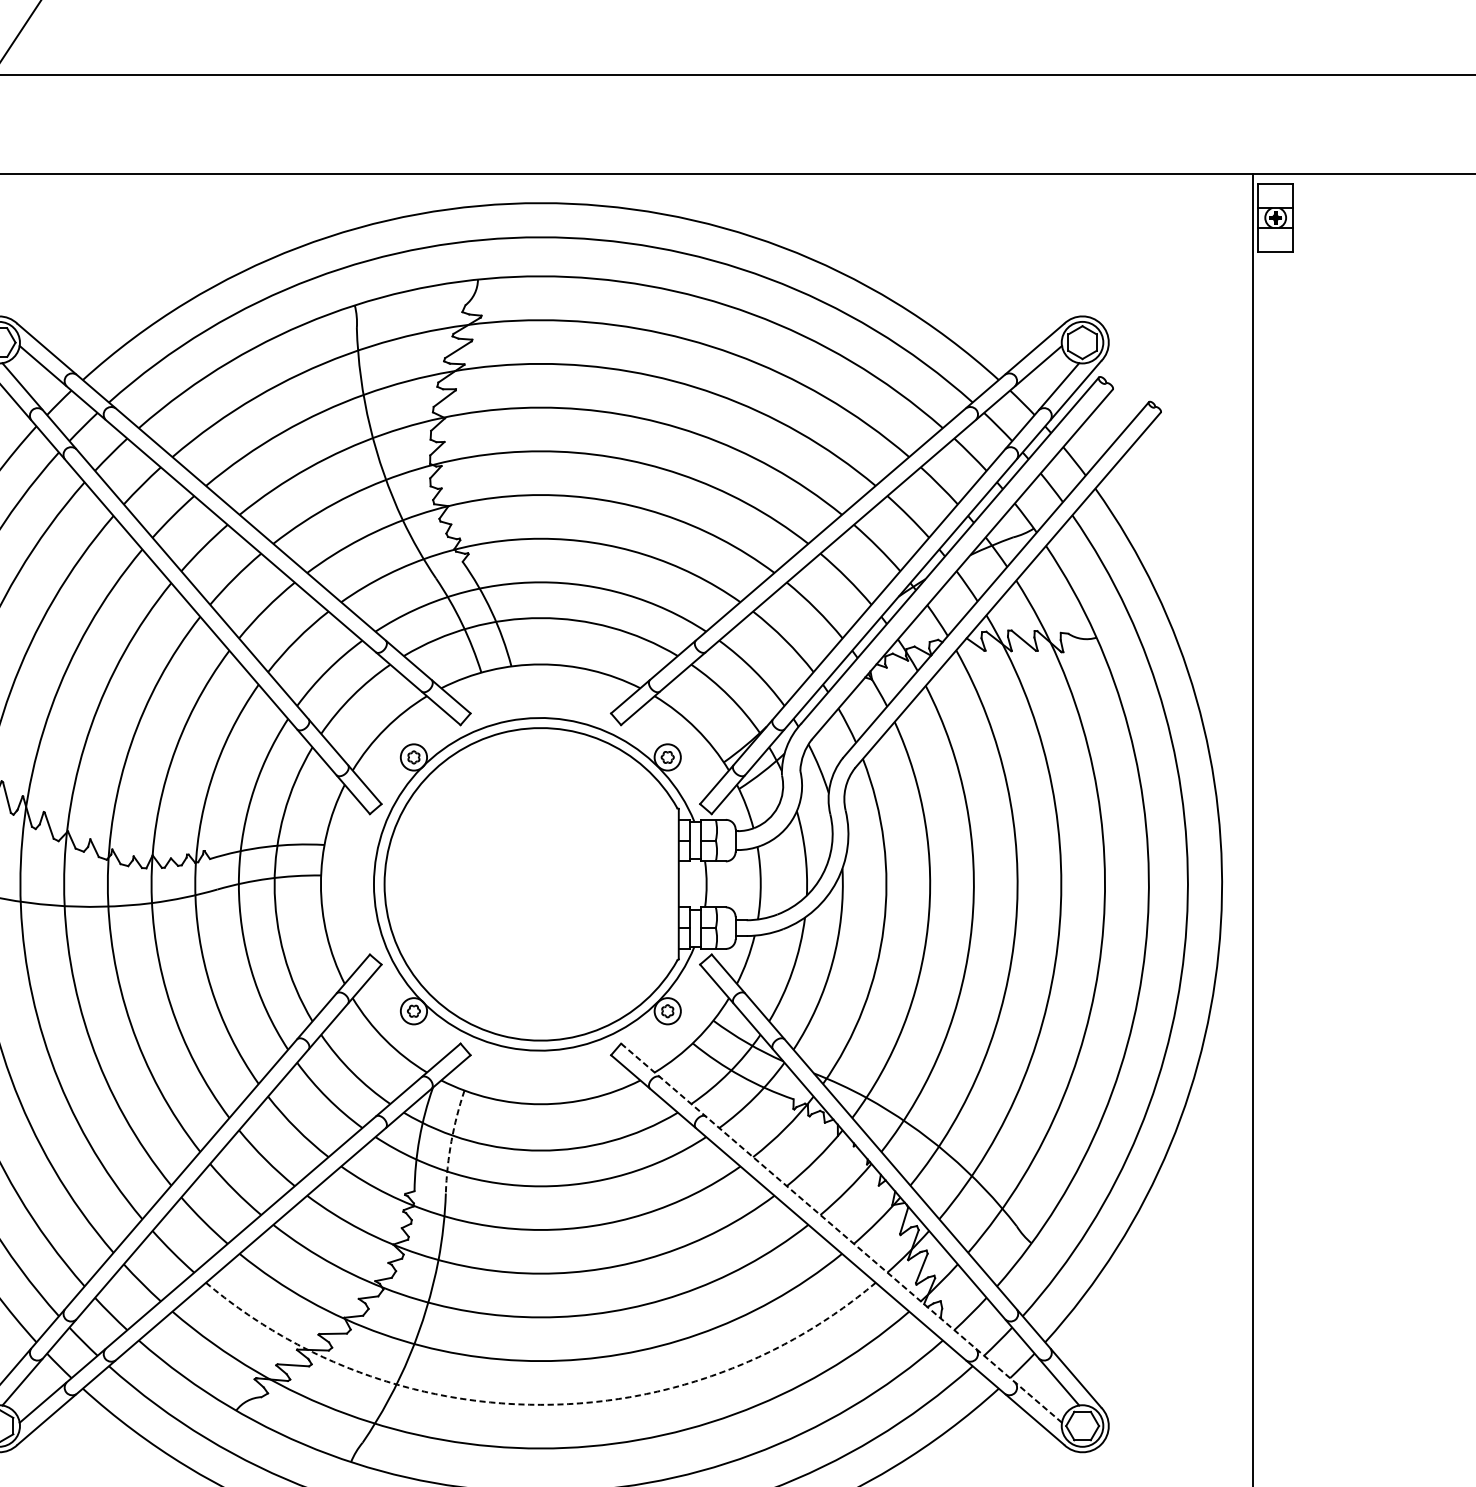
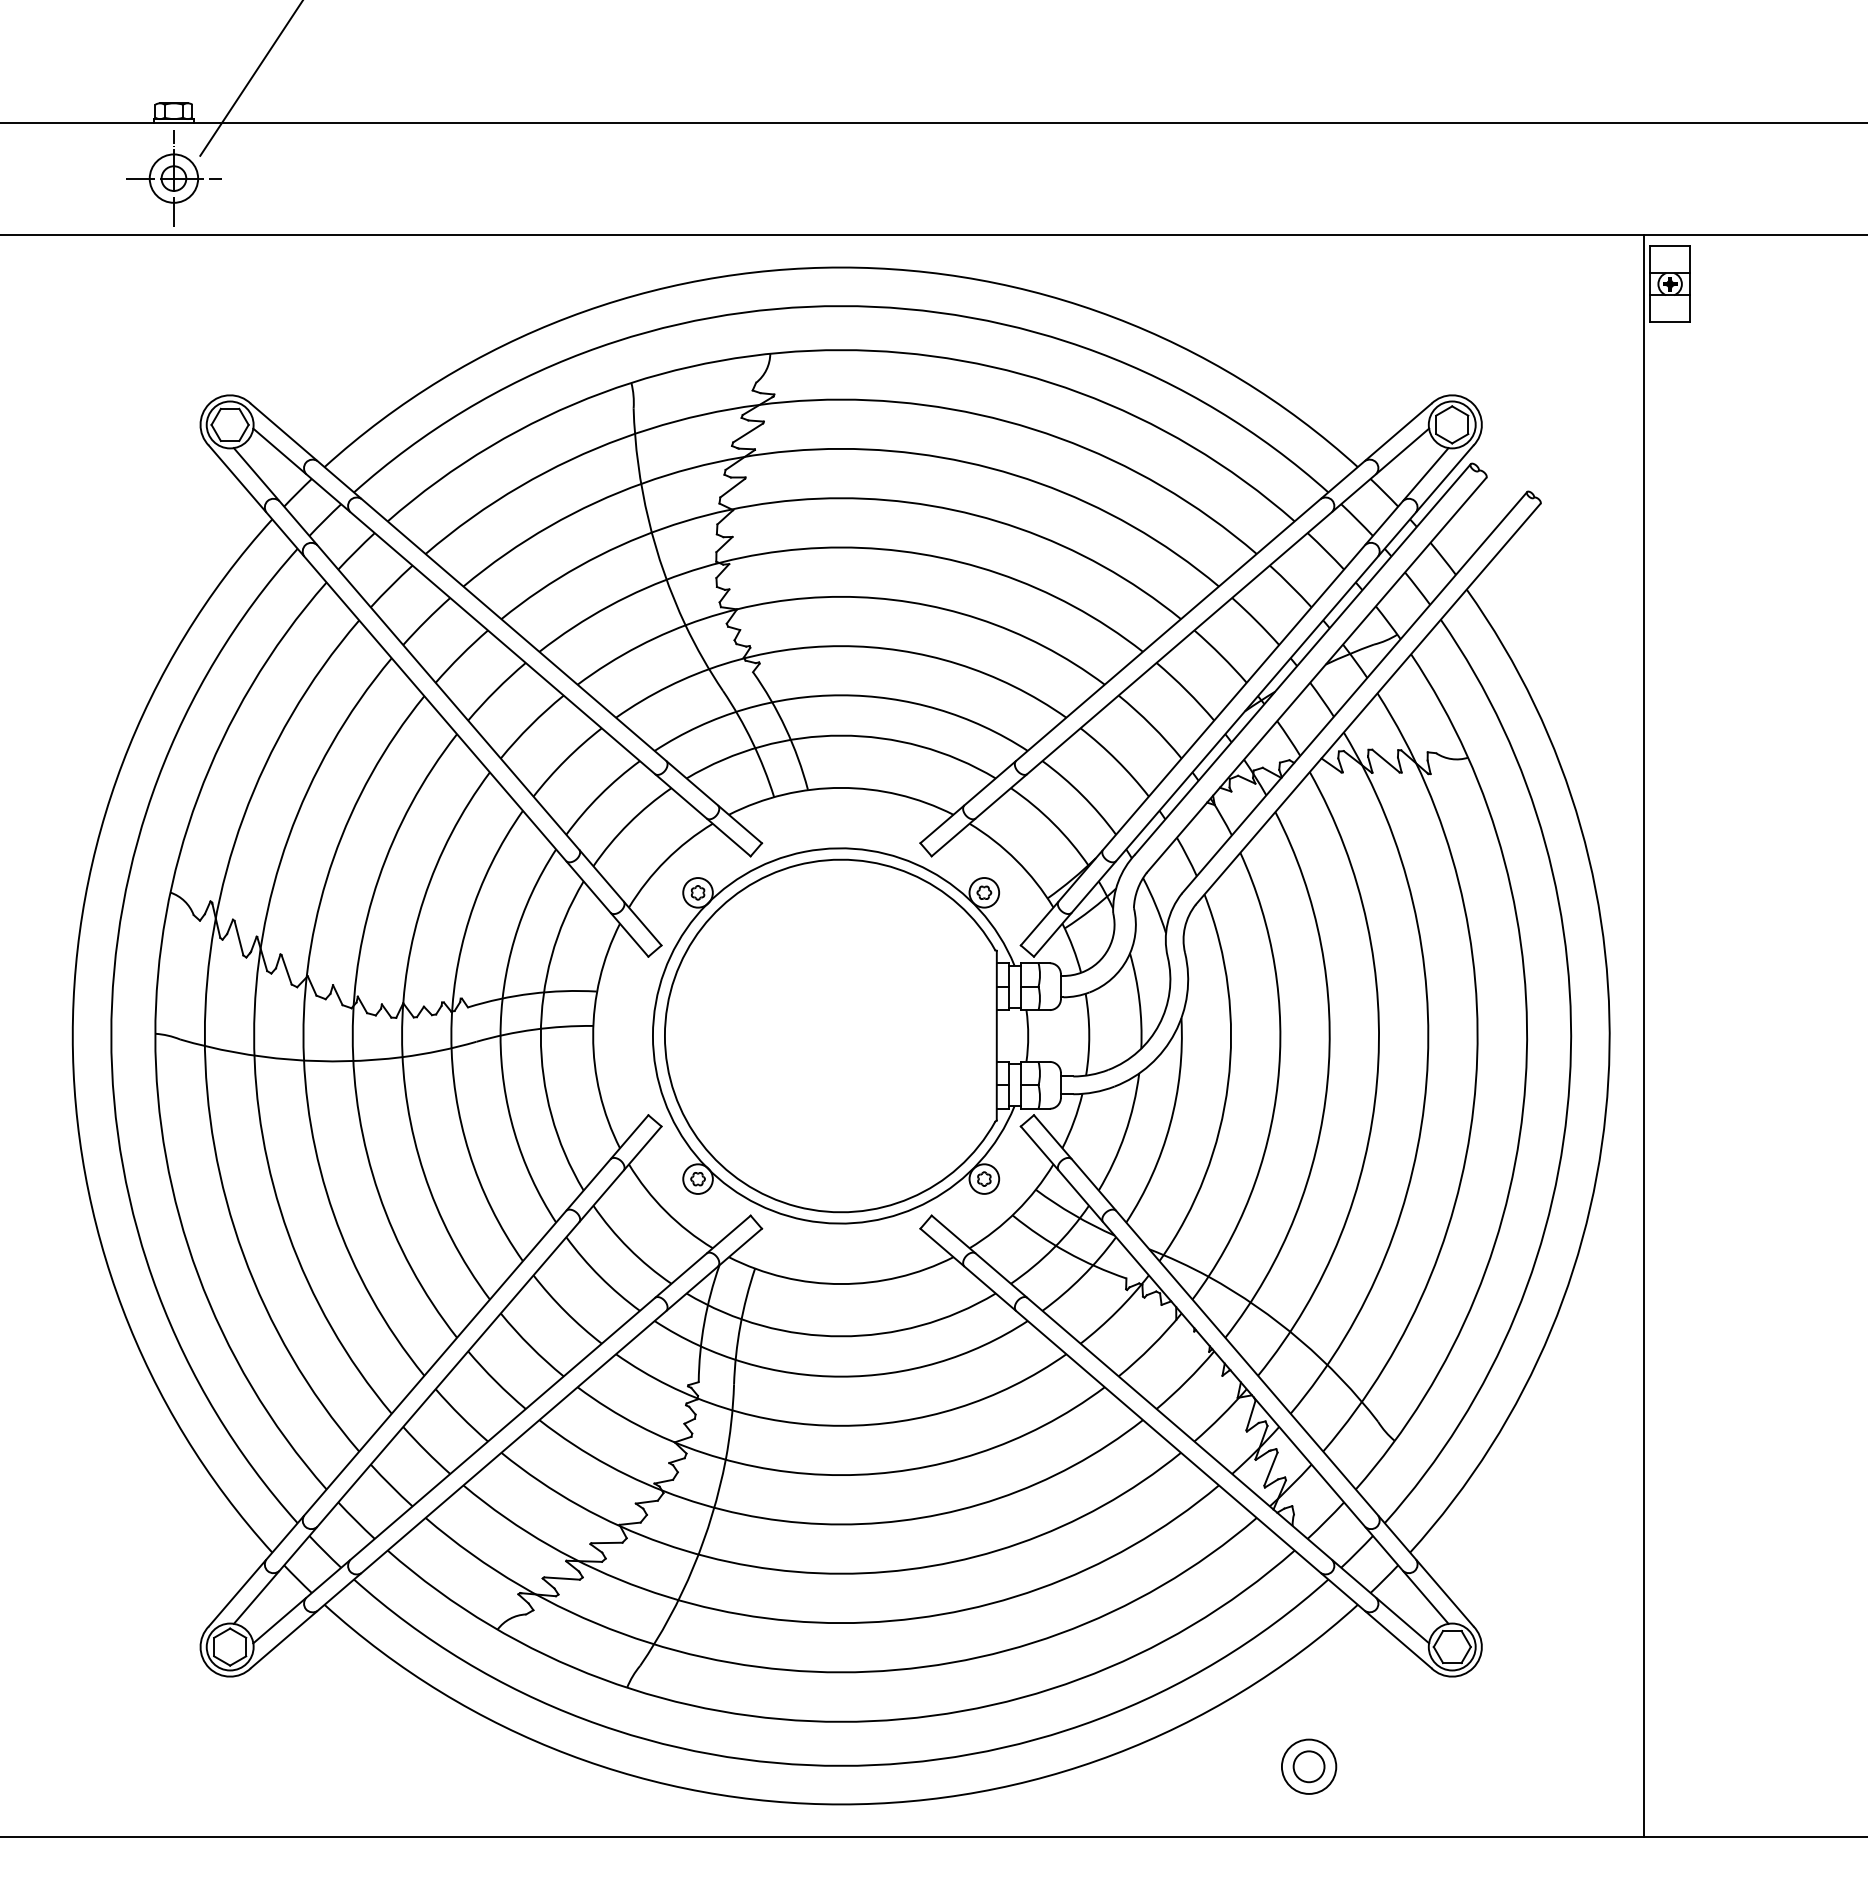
arc: (451, 1141) -> (740, 1325), dashed -> solid
line: (841, 1233) -> (1180, 1429), dashed -> solid
arc: (541, 1405) -> (841, 1623), dashed -> solid

